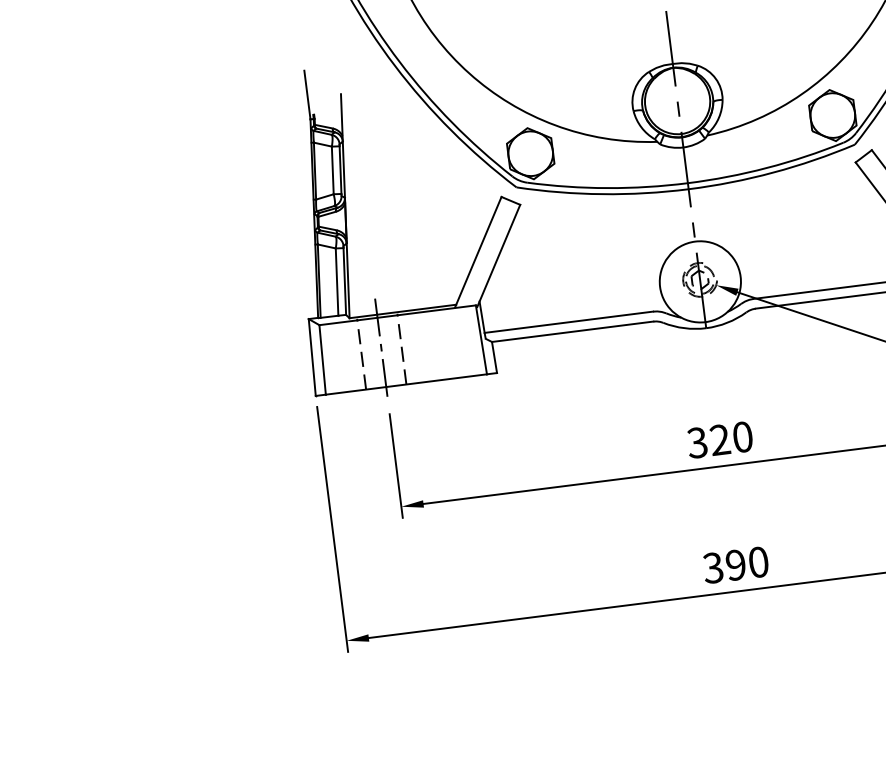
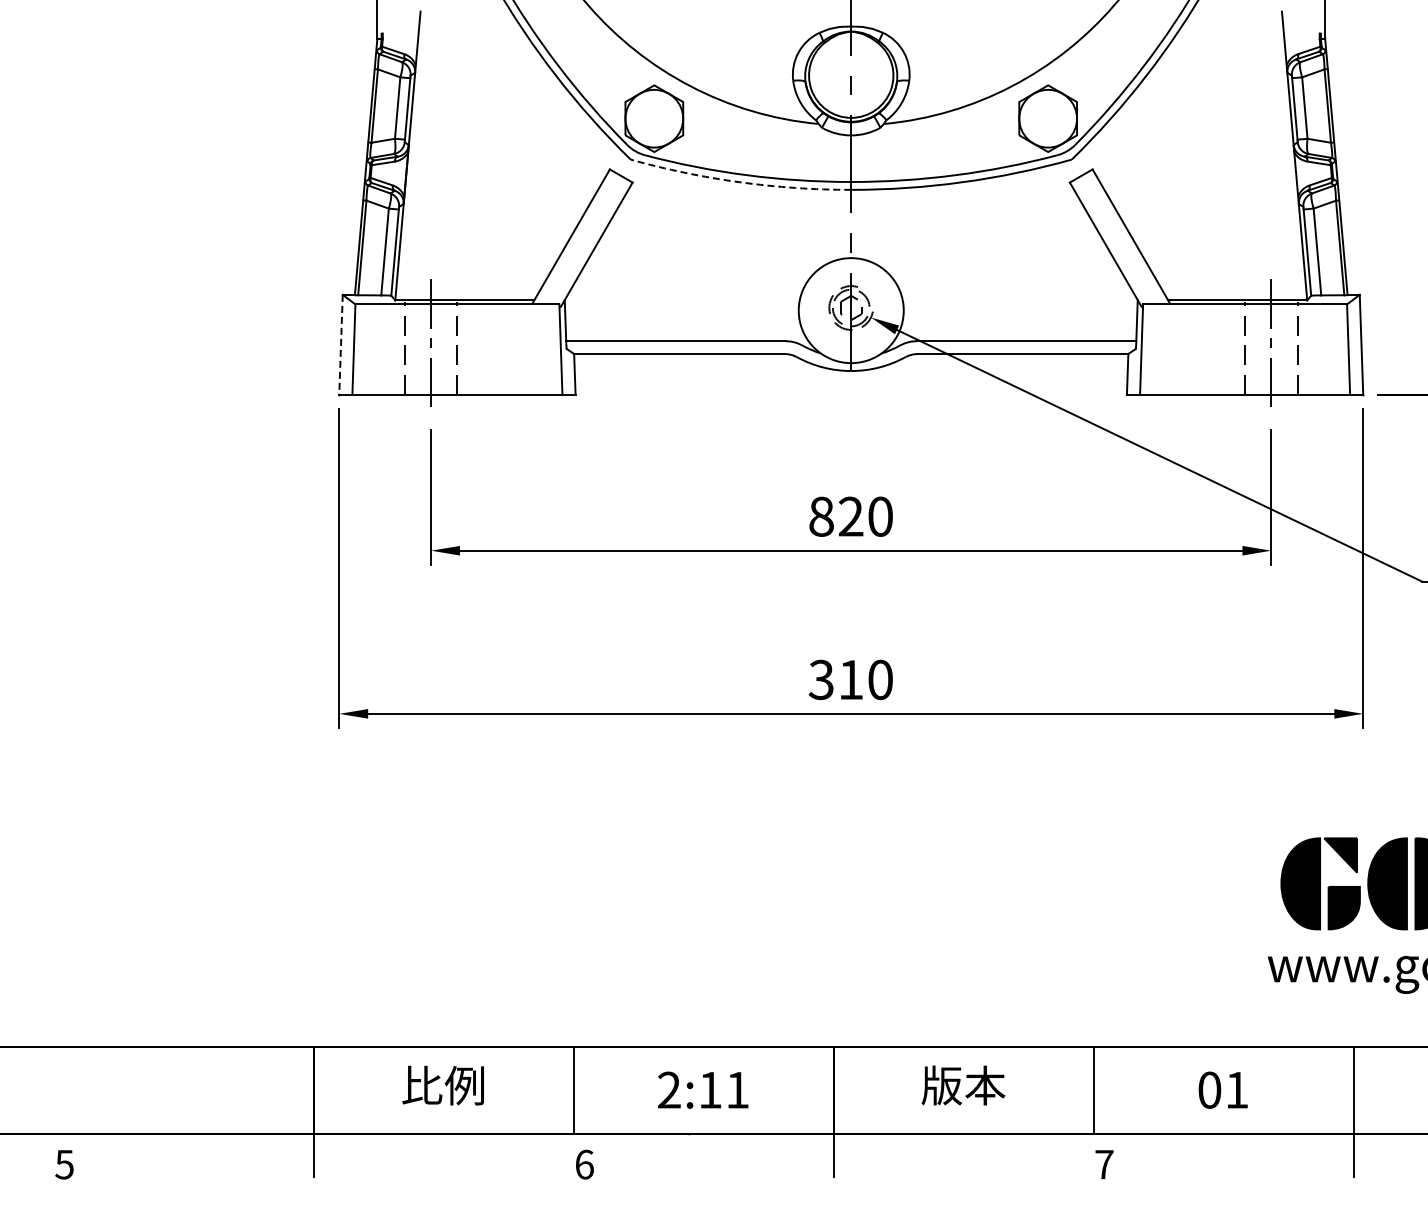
line: (602, 194) -> (739, 182), solid -> dashed
line: (312, 357) -> (341, 344), solid -> dashed
text: (696, 442) -> (820, 516), 320 -> 820
text: (735, 564) -> (850, 679), 390 -> 310

